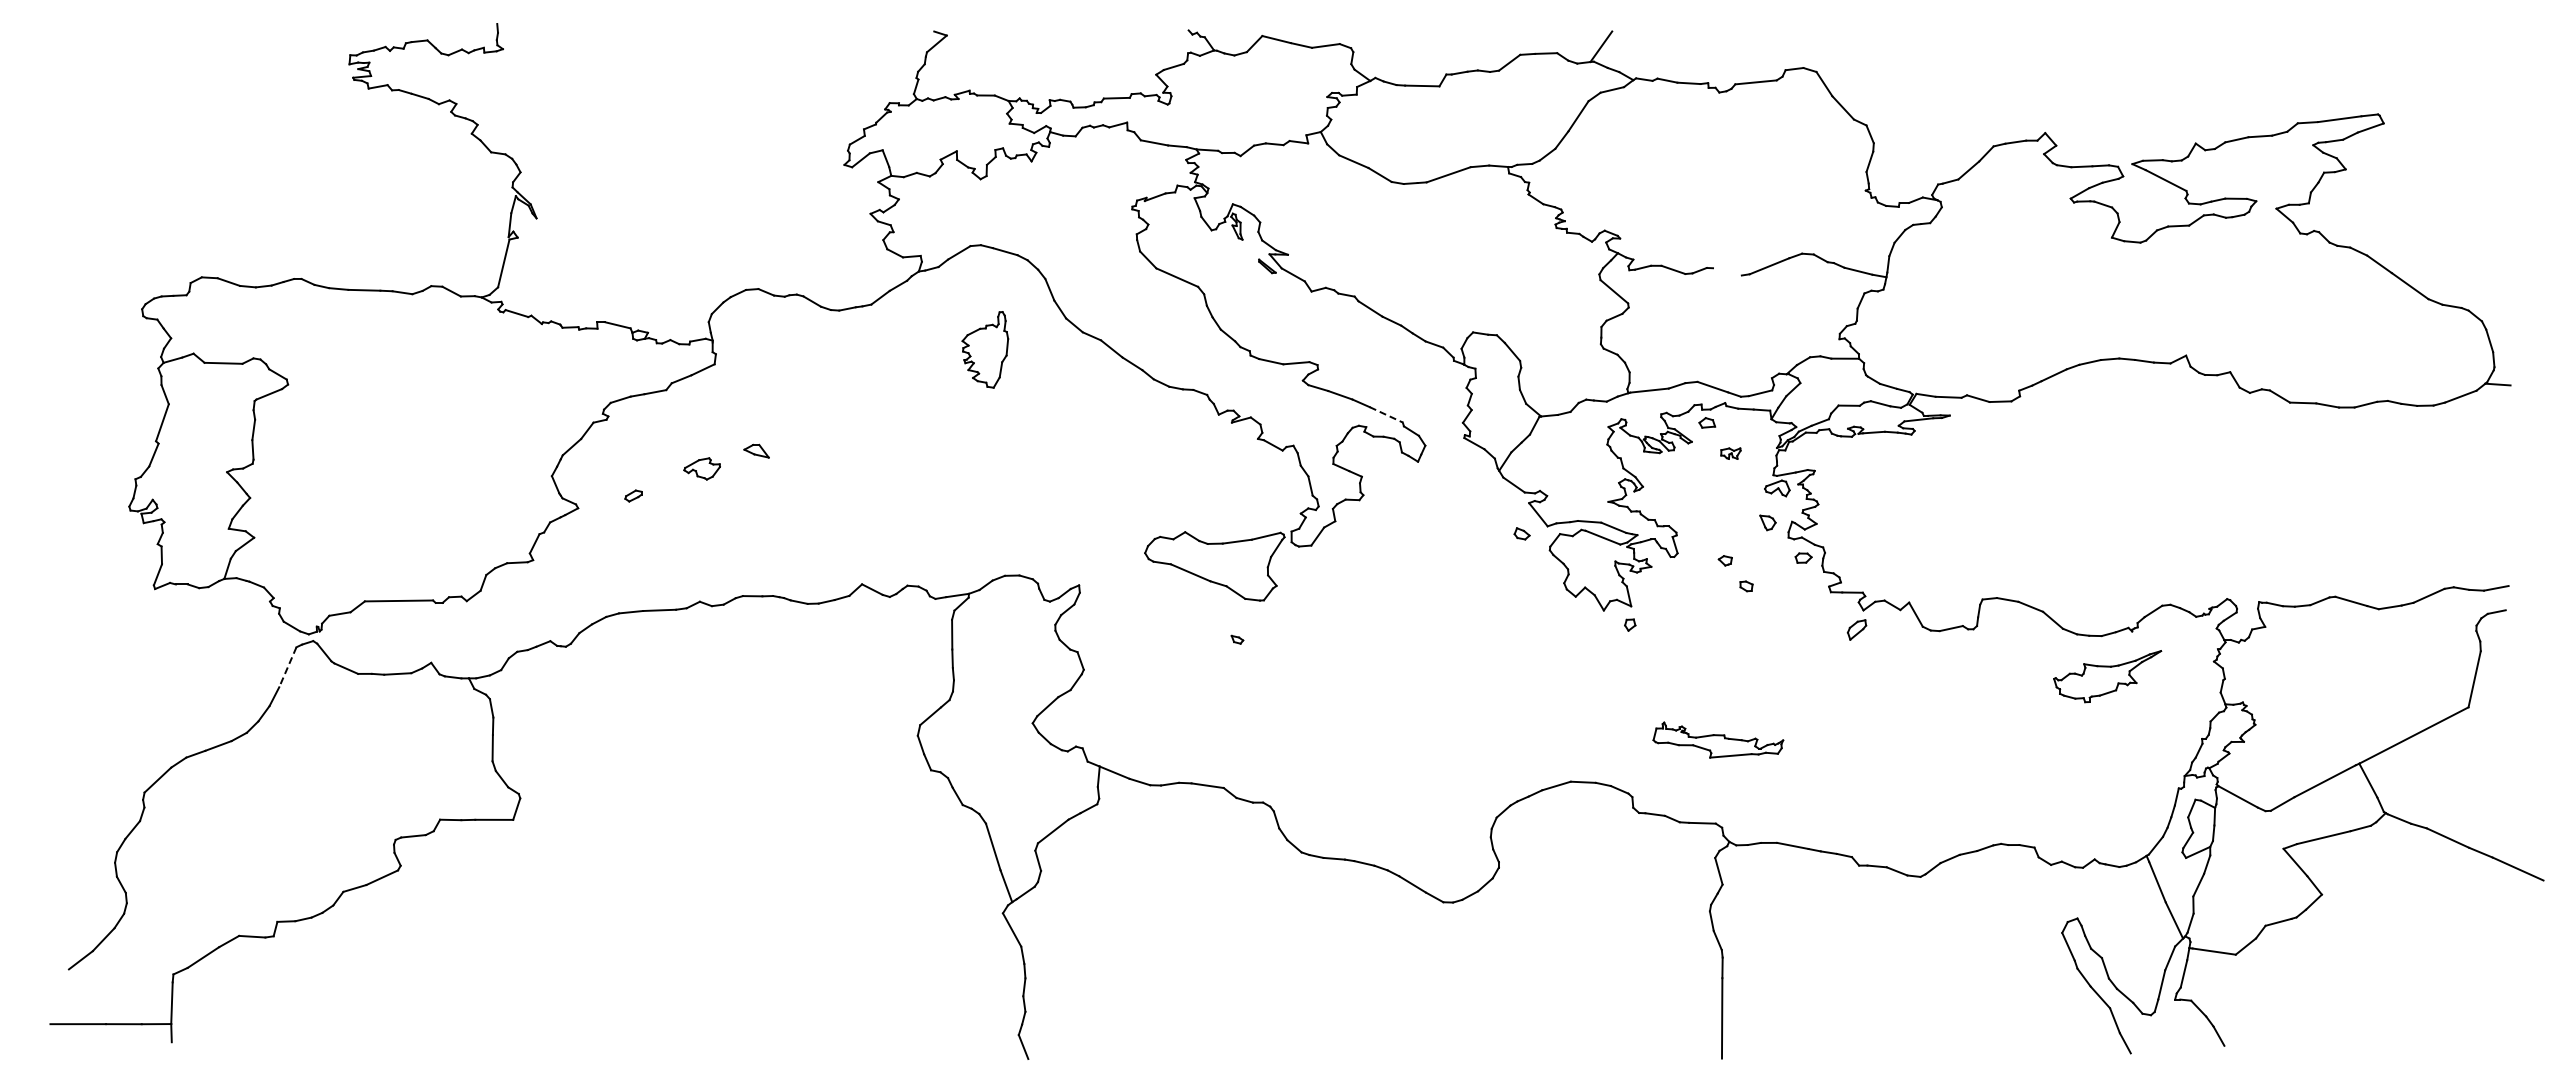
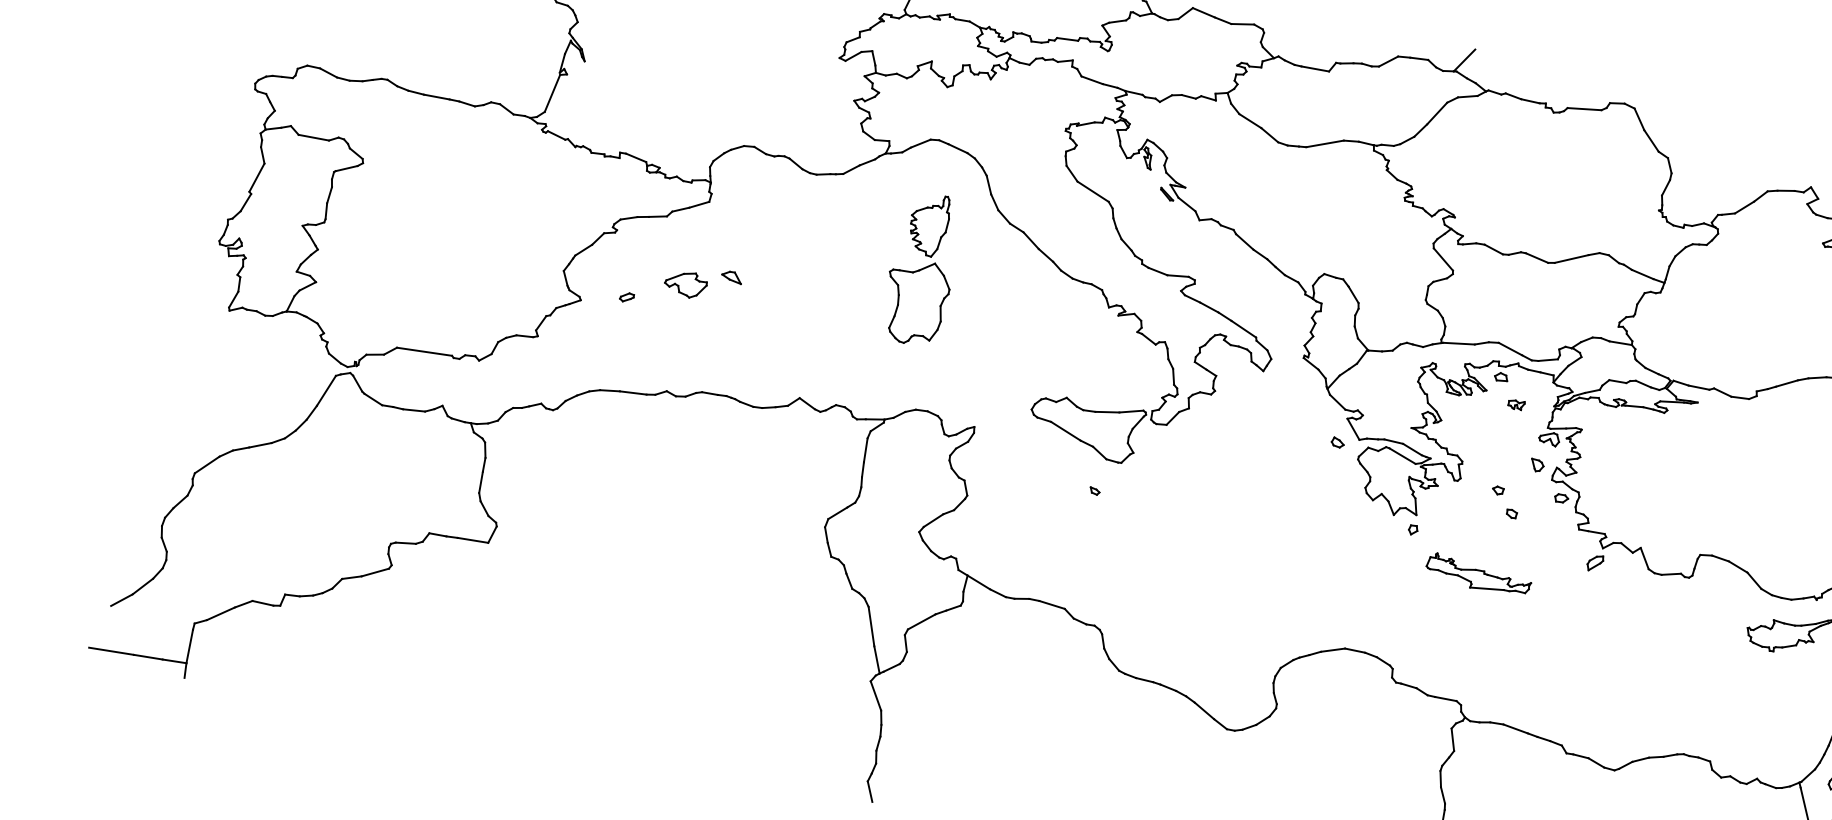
line: (1727, 271) -> (1537, 257), added
line: (1386, 415) -> (1243, 329), dashed -> solid
part: (984, 446) -> (916, 302), added
part: (701, 468) -> (685, 284), size x1.43
line: (287, 667) -> (326, 390), dashed -> solid
part: (1718, 739) -> (1479, 574), moved

